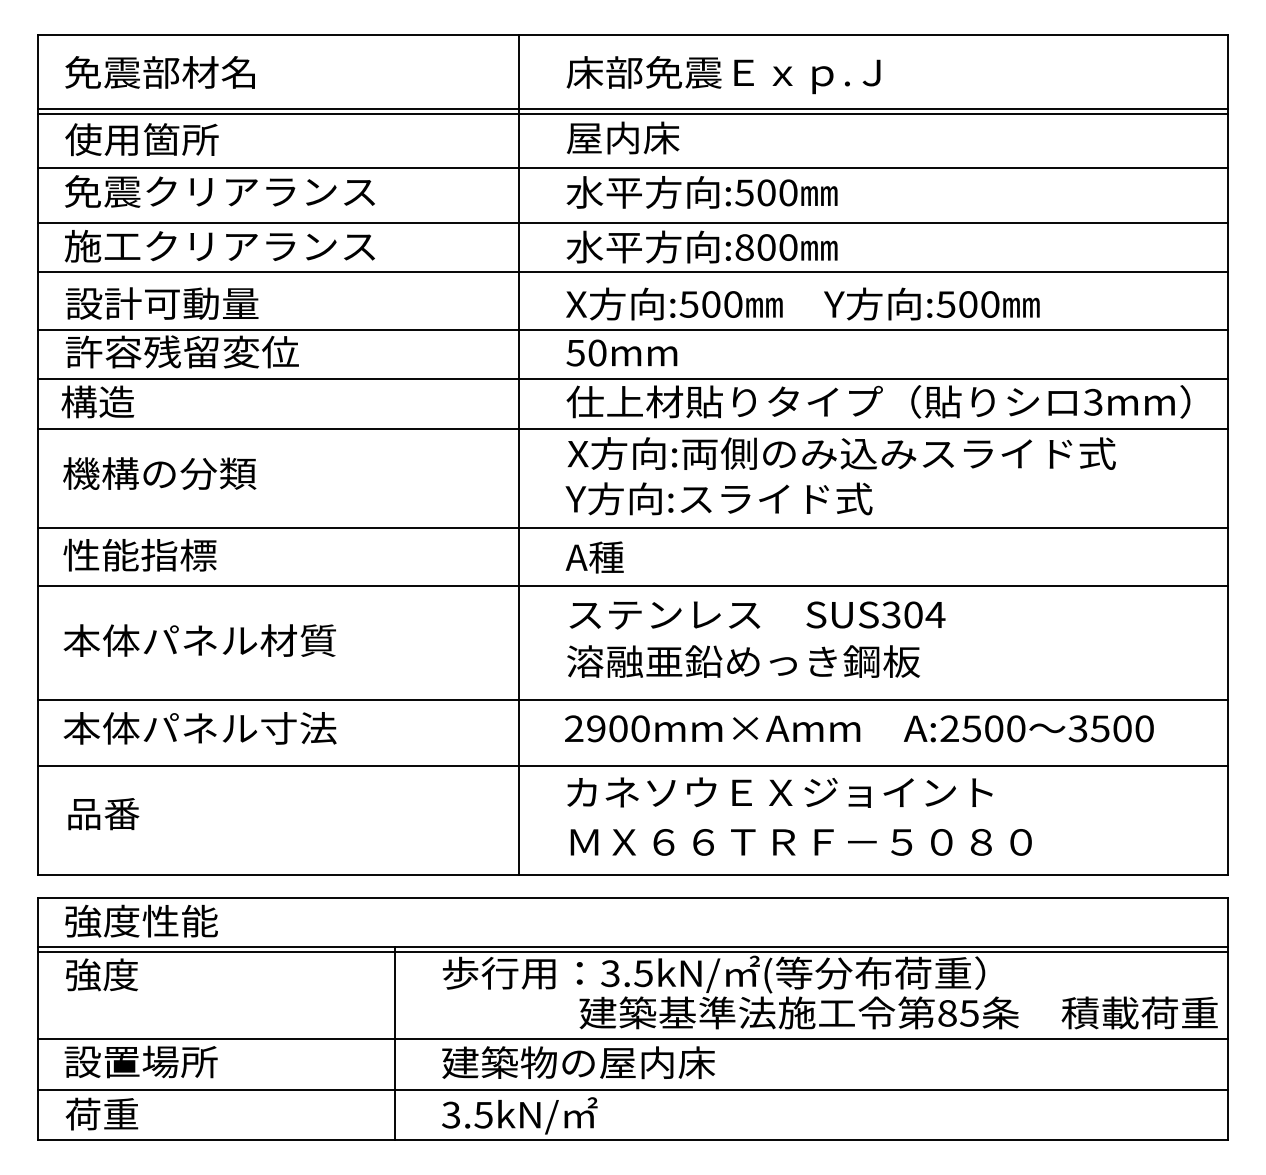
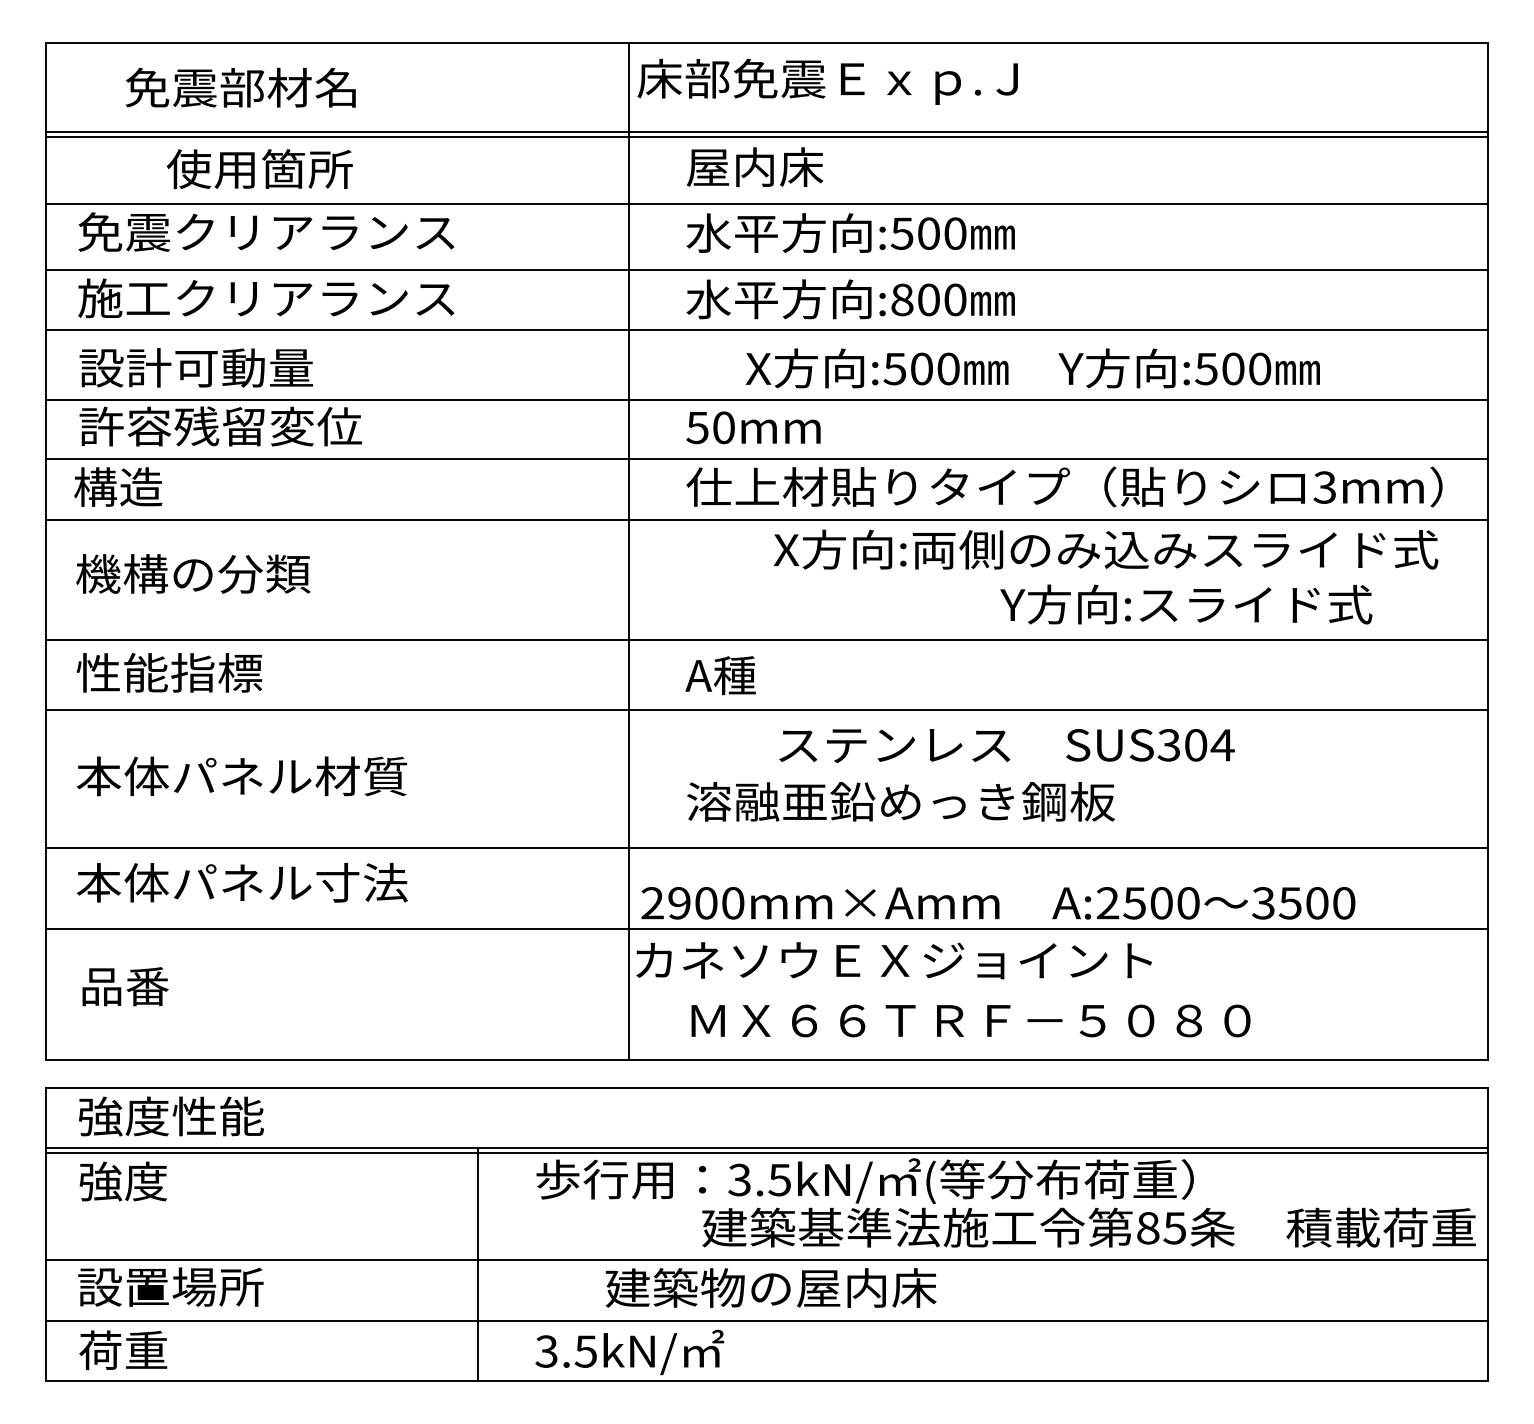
text: (159, 72) -> (240, 87), moved
text: (723, 74) -> (827, 81), moved
text: (141, 139) -> (259, 169), moved
text: (802, 304) -> (1032, 368), moved
text: (842, 453) -> (1106, 549), moved
text: (719, 498) -> (1186, 604), moved
text: (757, 615) -> (1006, 745), moved
text: (859, 728) -> (998, 903), moved
text: (779, 792) -> (893, 960), moved
text: (578, 1062) -> (770, 1287), moved

